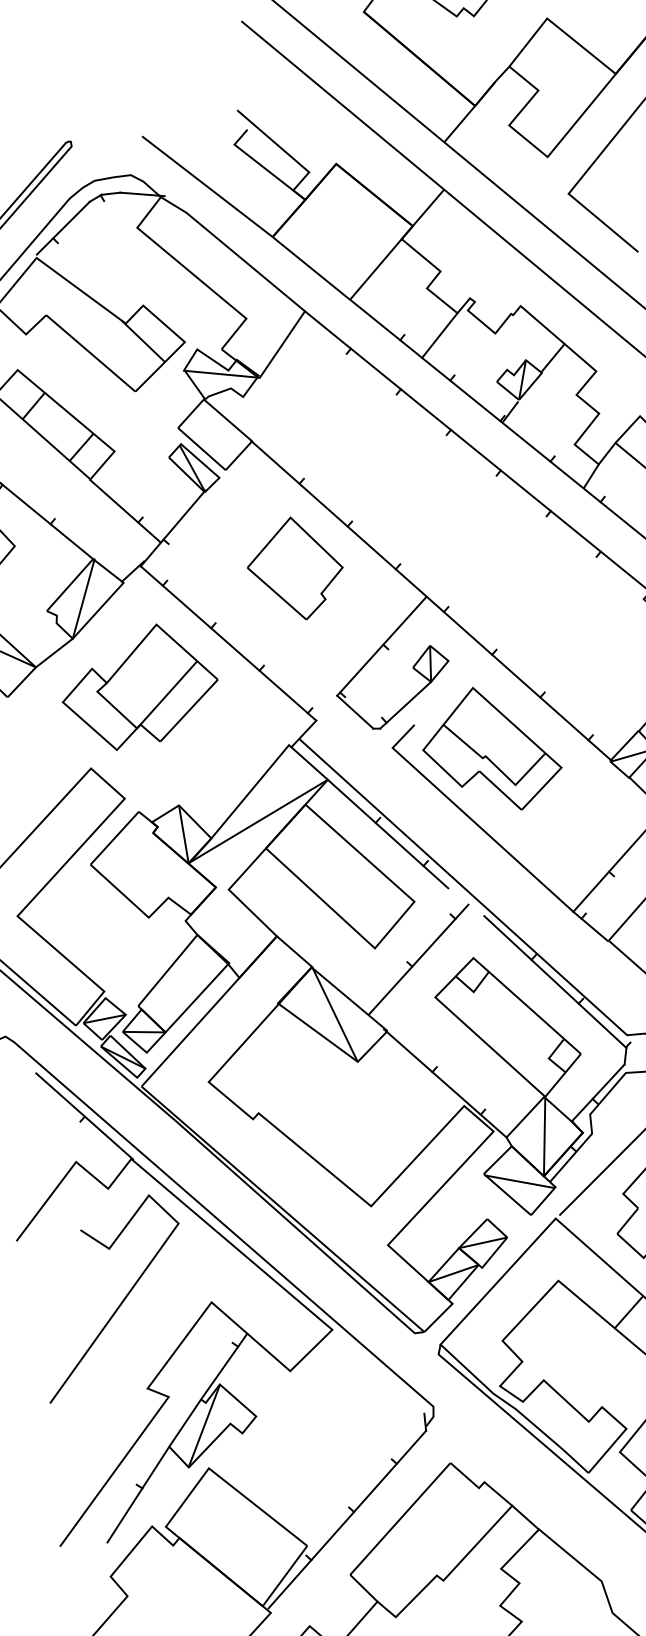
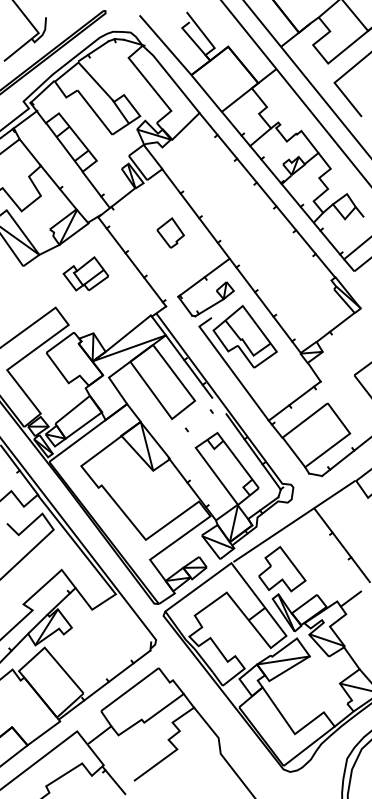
part: (294, 567) -> (170, 232), size x0.6
part: (137, 686) -> (85, 273), size x0.6
line: (418, 959) -> (191, 428), removed

